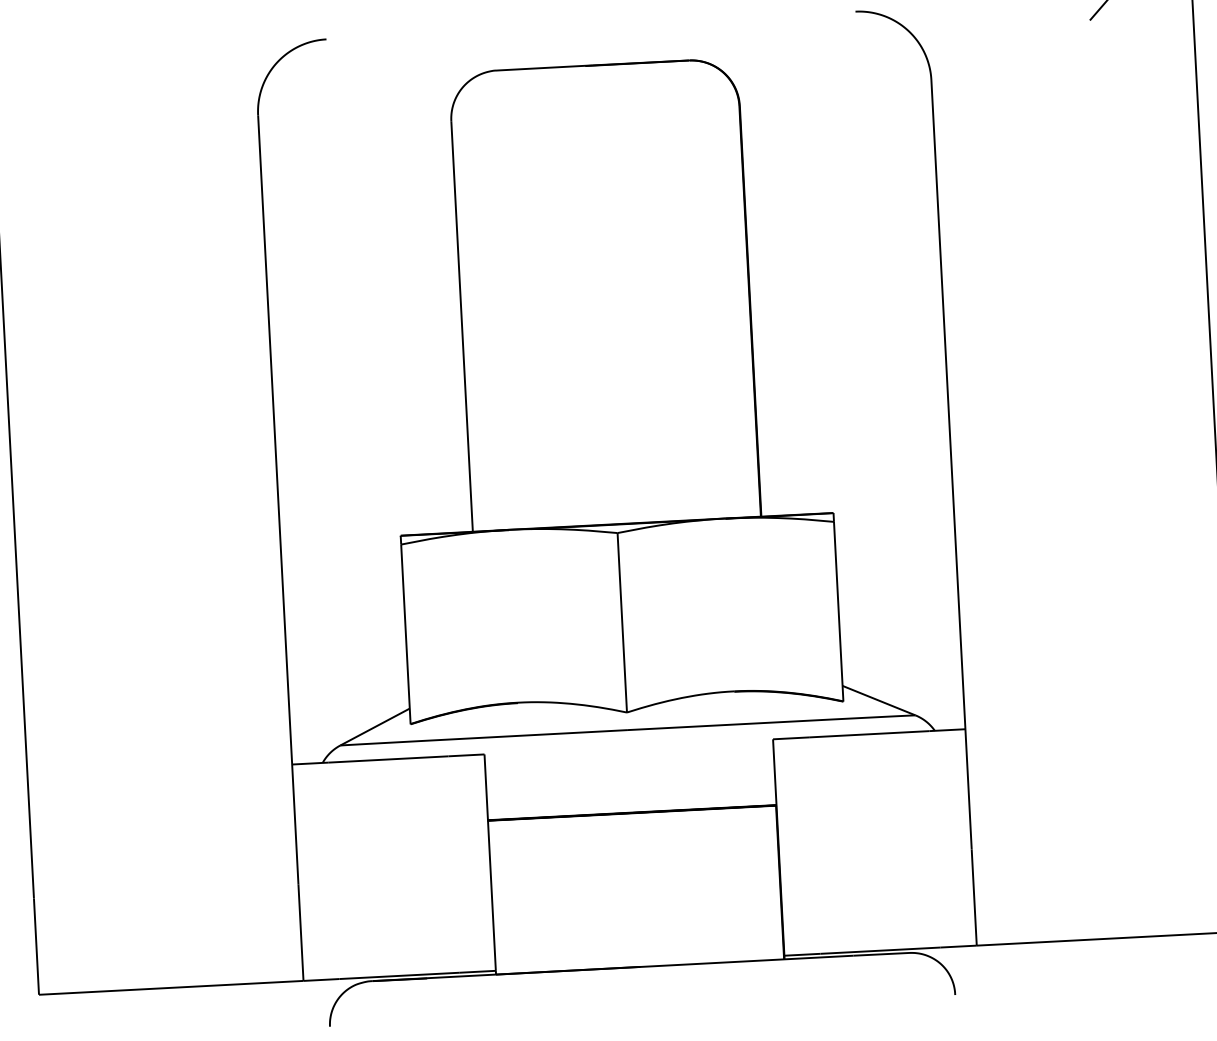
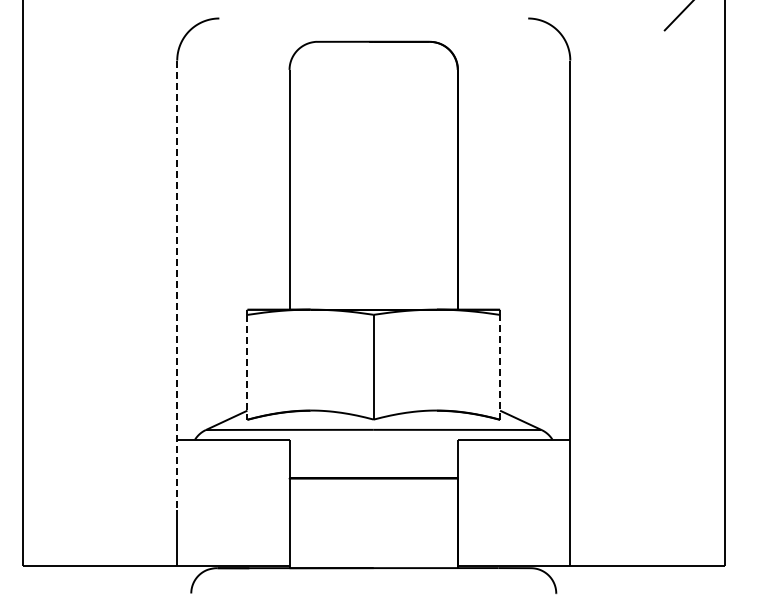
line: (278, 500) -> (177, 285), solid -> dashed
line: (839, 610) -> (500, 366), solid -> dashed
line: (406, 634) -> (247, 367), solid -> dashed

